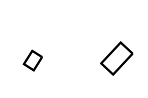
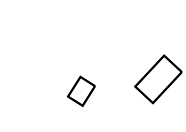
part: (32, 60) -> (80, 91), moved

